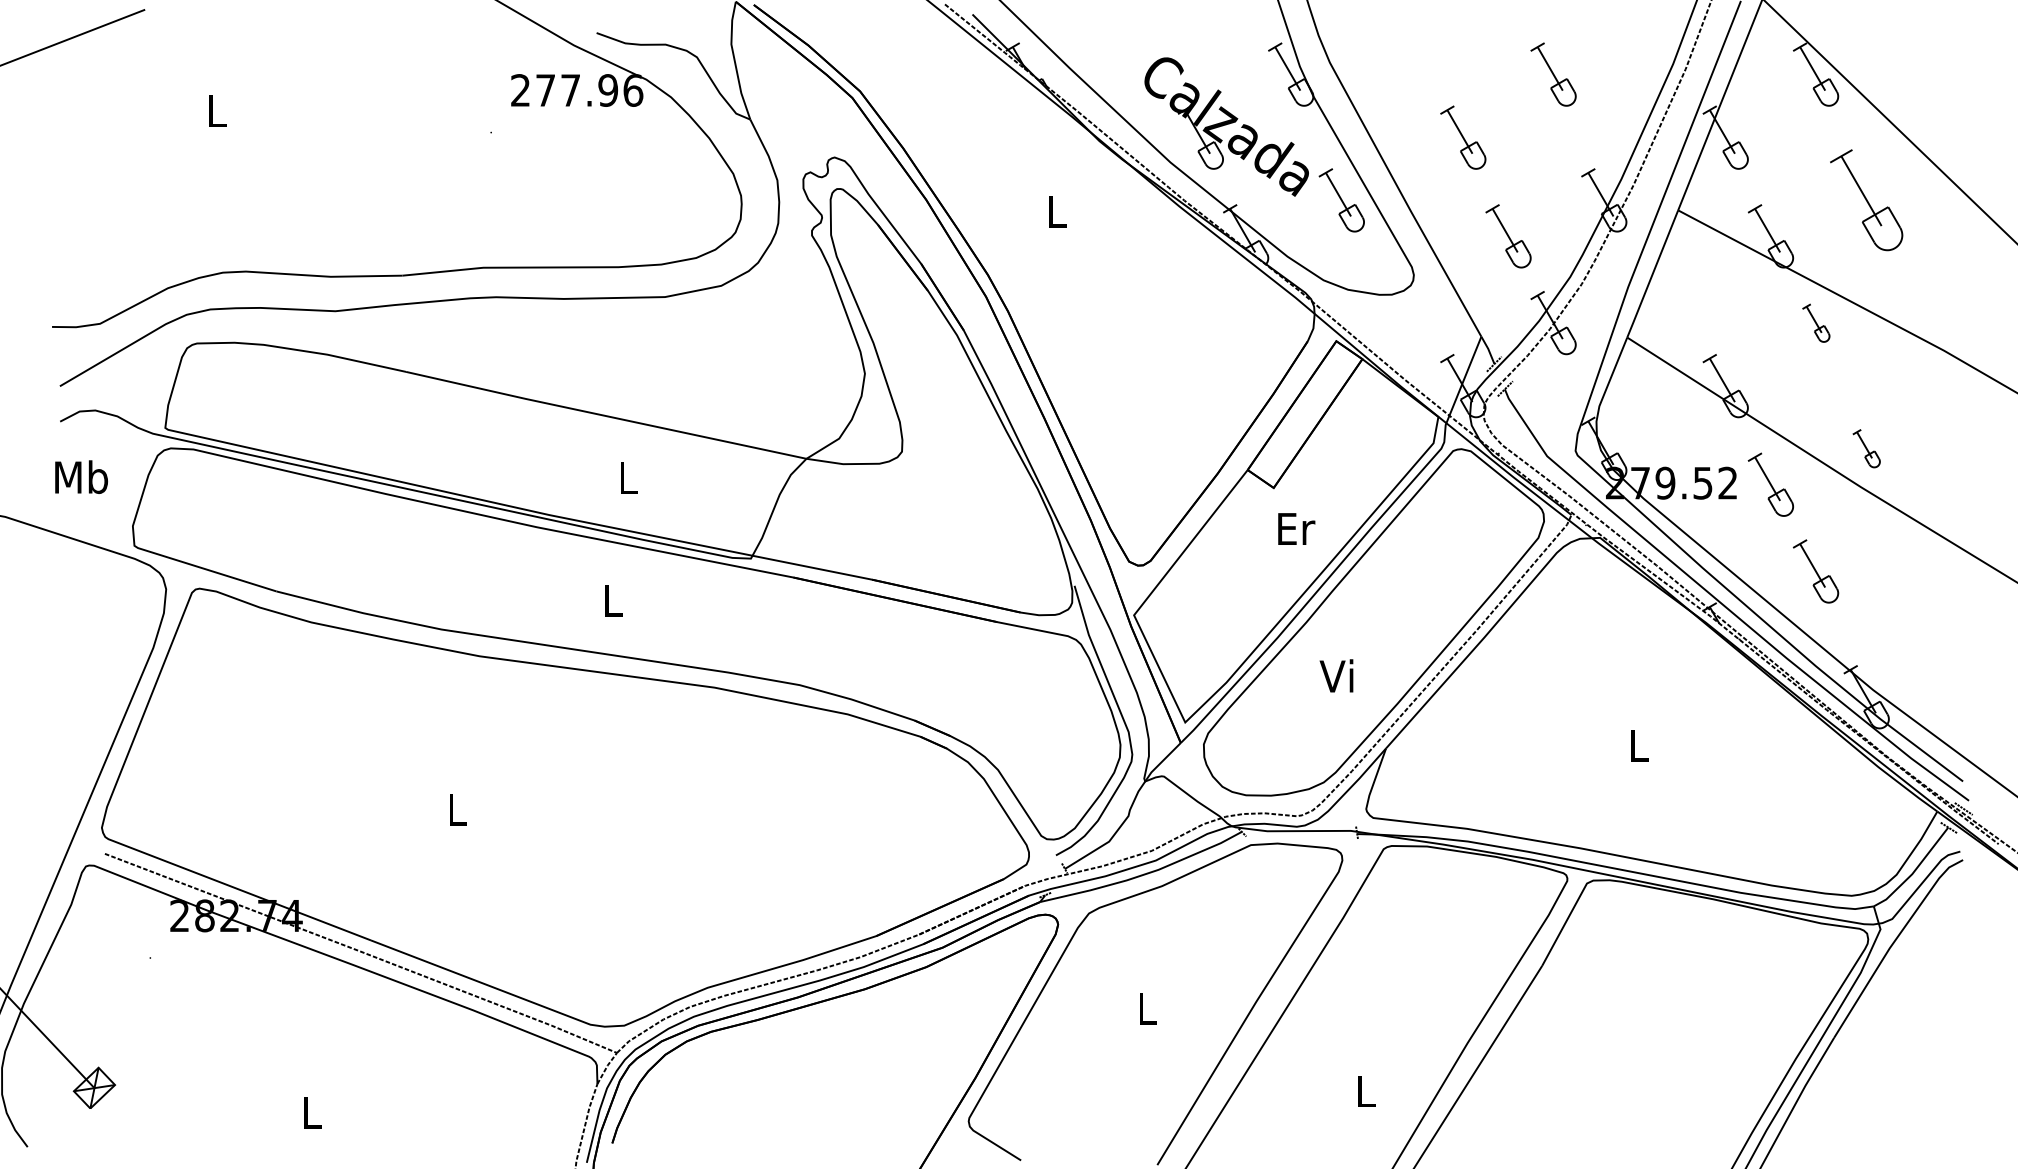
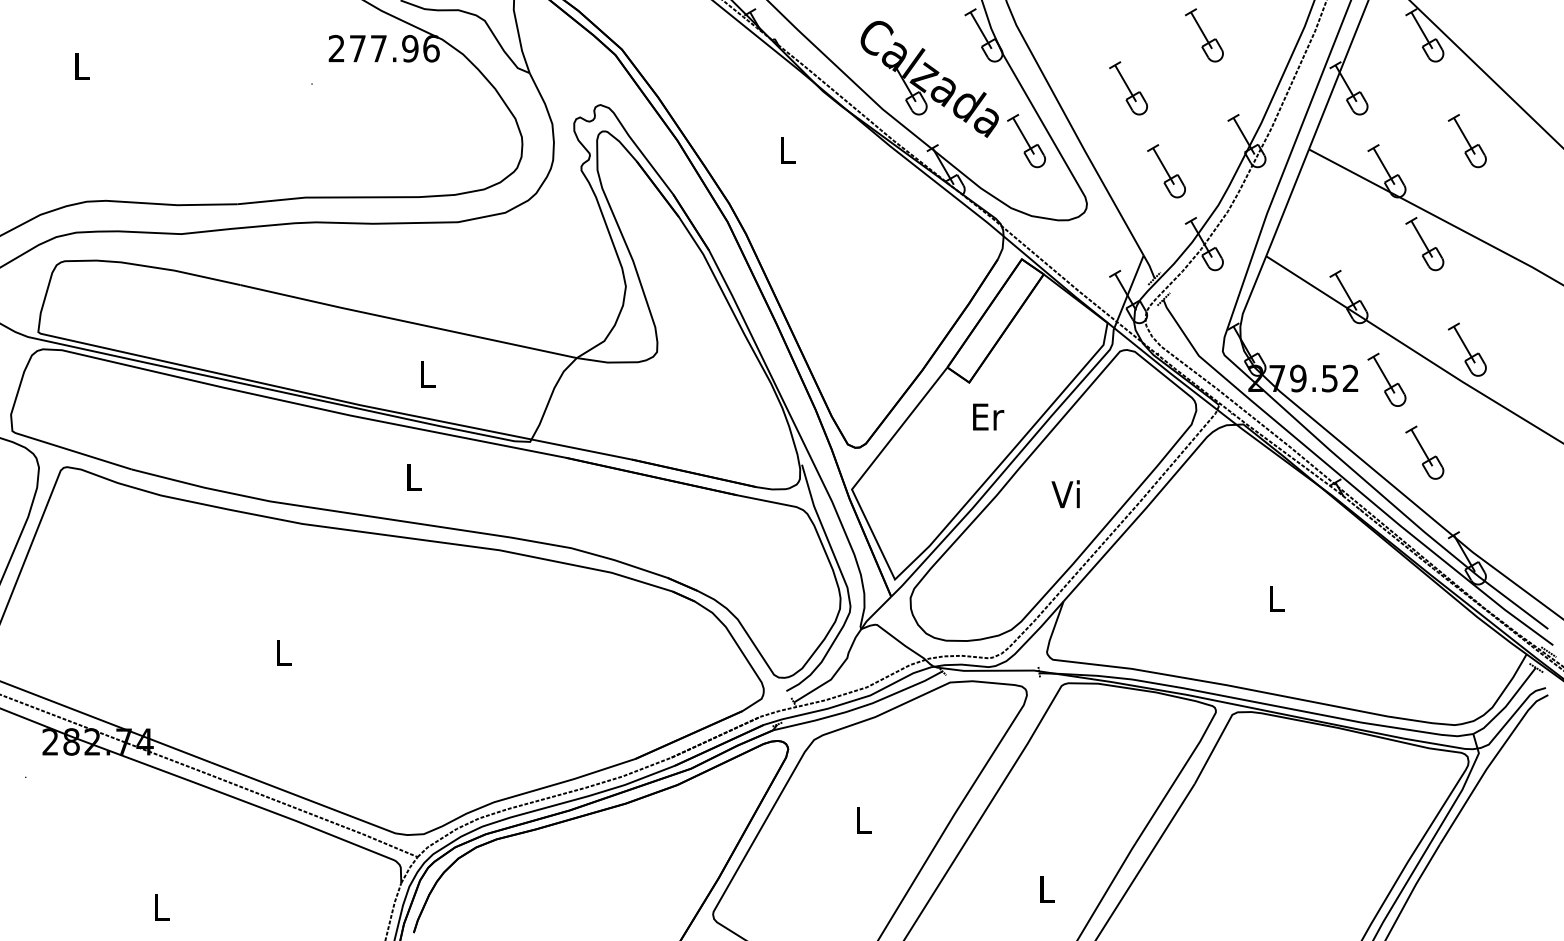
part: (1866, 200) -> (1467, 141), size x0.62
part: (1816, 323) -> (1425, 244), size x1.67
part: (1866, 448) -> (1467, 349), size x1.67
text: (1336, 675) -> (1065, 493), moved

